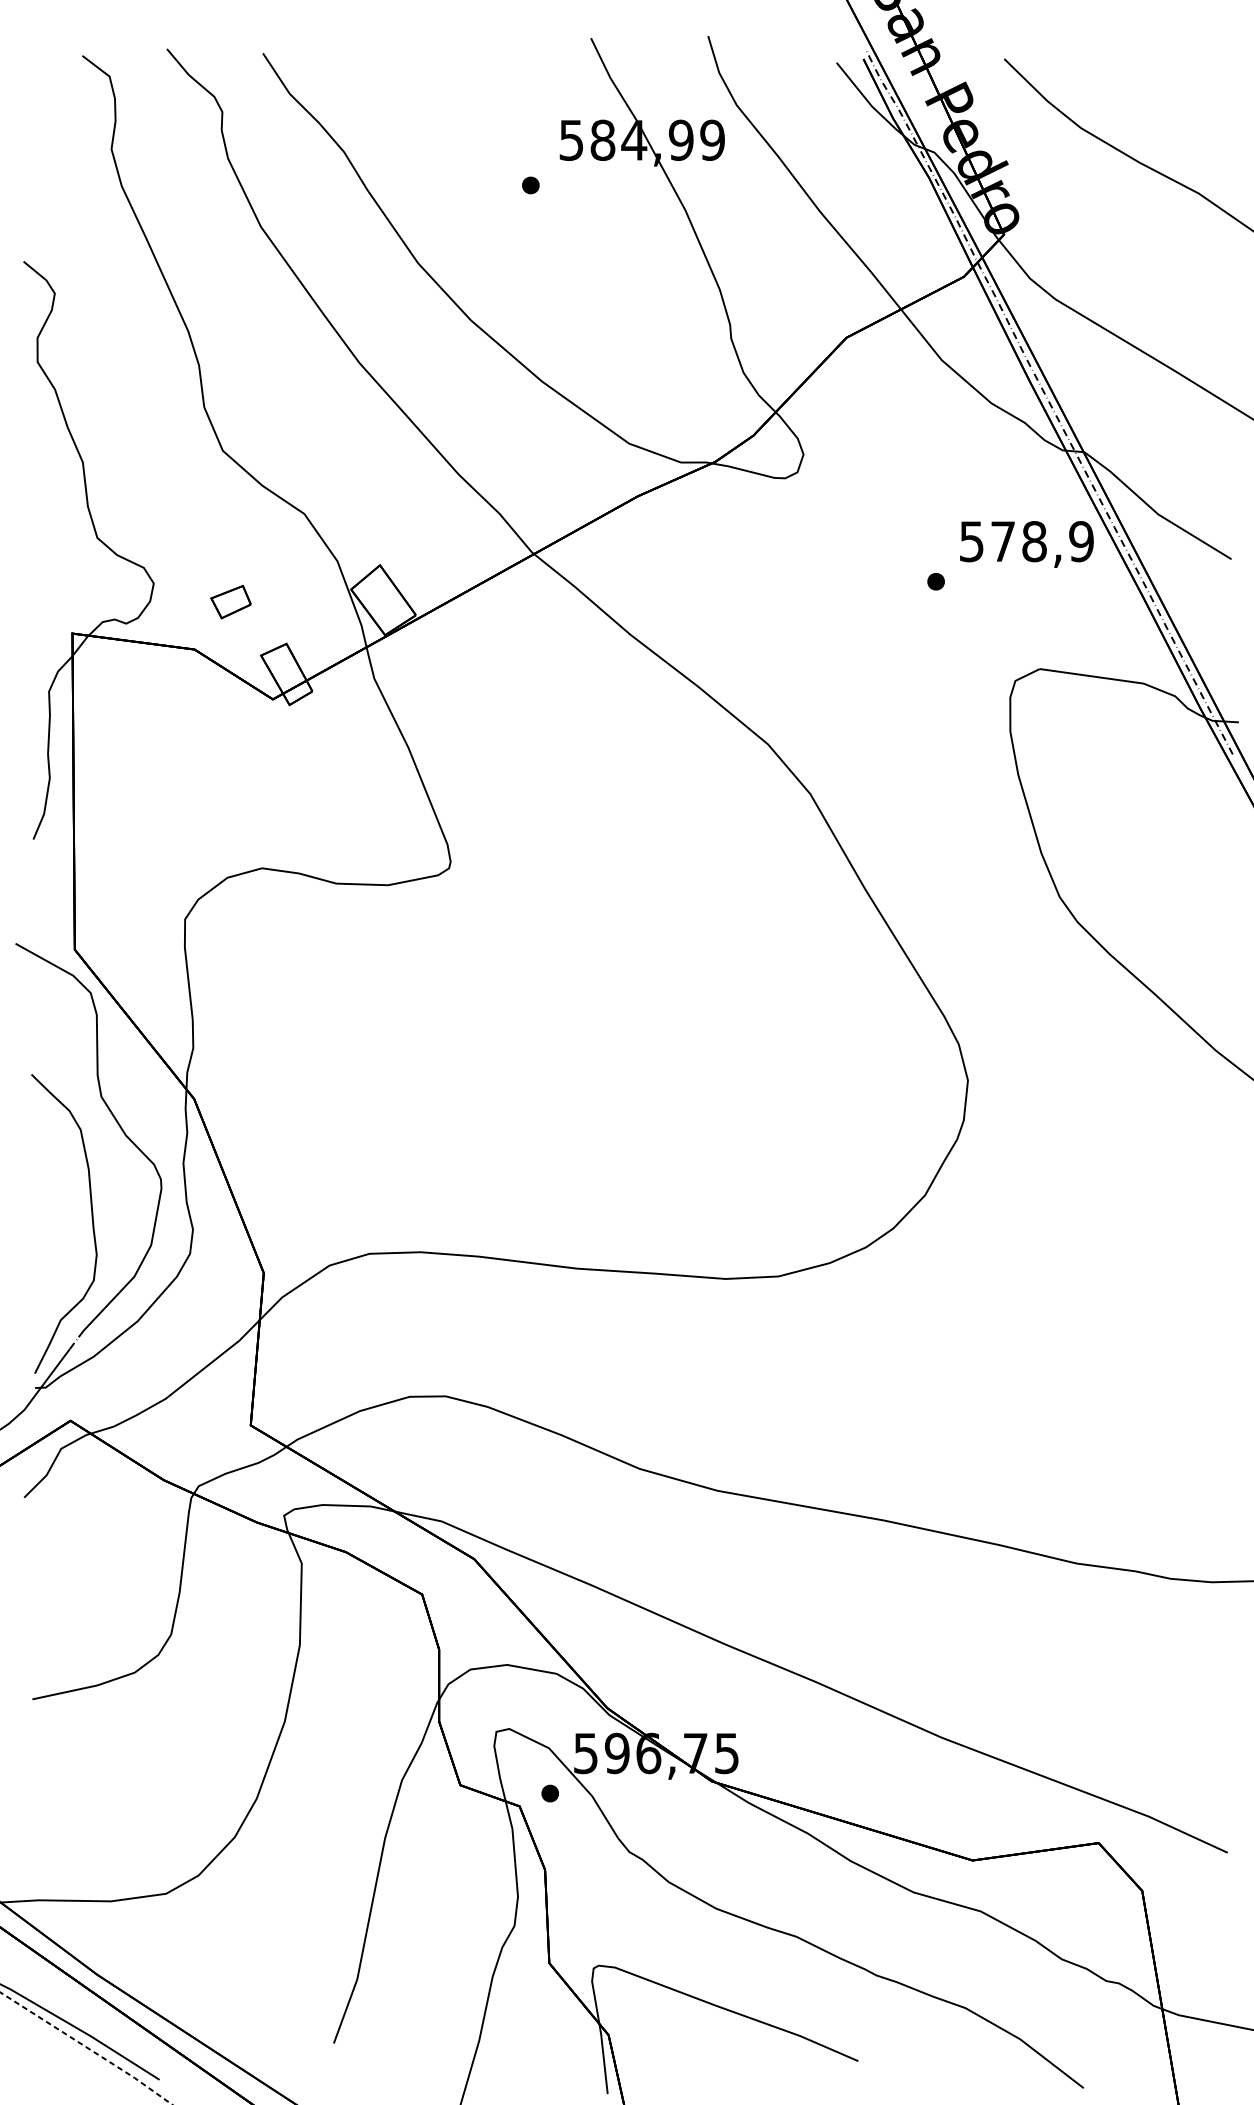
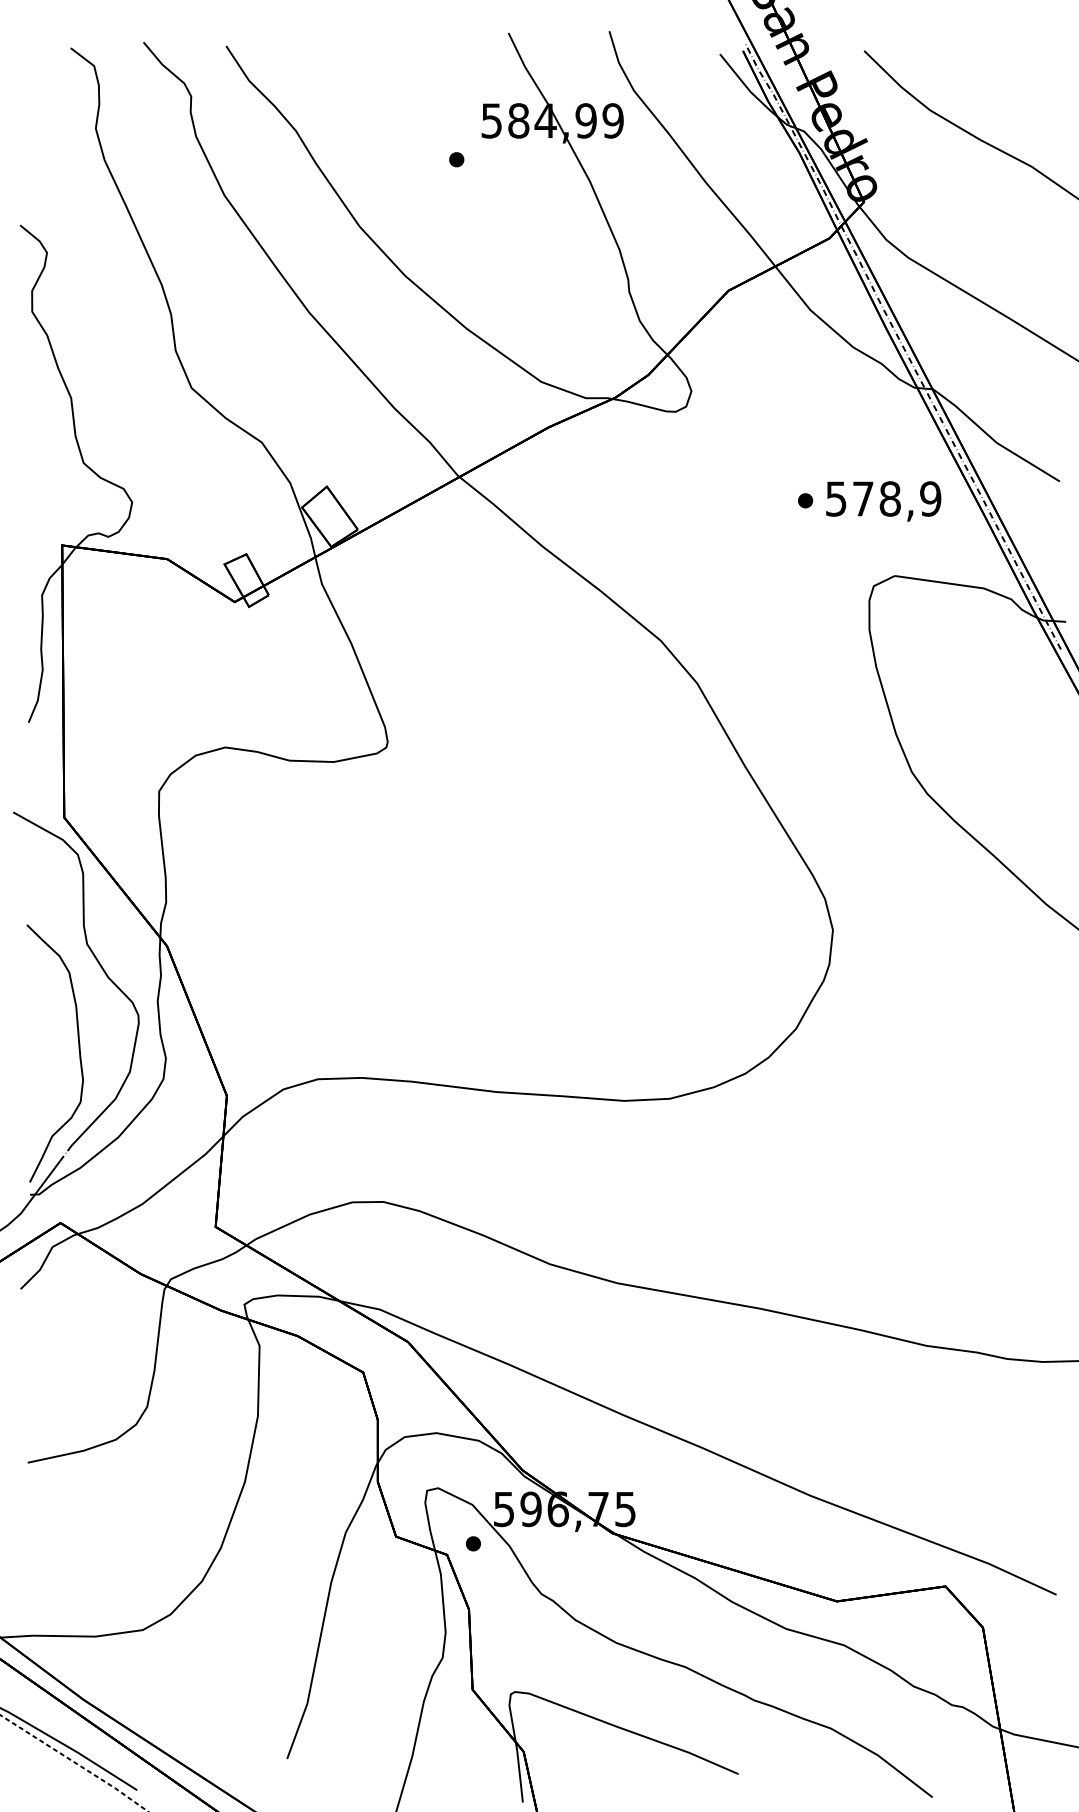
text: (1026, 544) -> (883, 501), moved
part: (230, 601) -> (198, 517), removed

